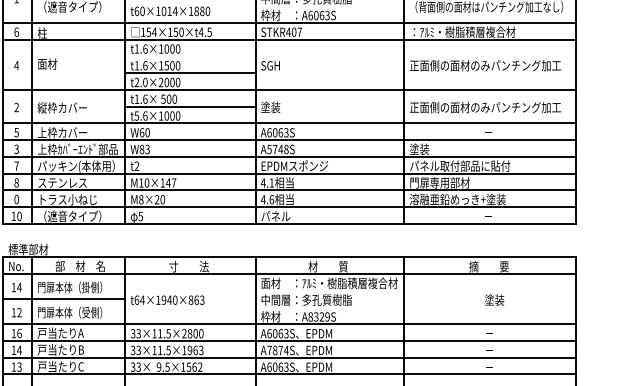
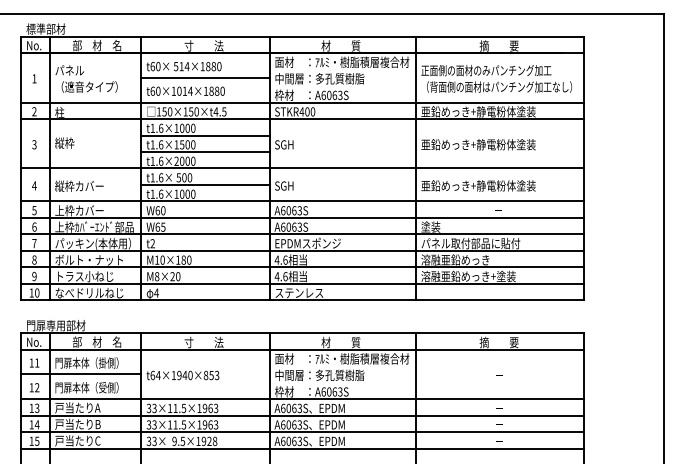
text: (16, 31) -> (34, 111), 6 -> 2
text: (153, 31) -> (169, 111), 154×150×t4.5 -> 150×150×t4.5
text: (299, 31) -> (312, 111), STKR407 -> STKR400
text: (467, 31) -> (478, 111), ：ｱﾙﾐ・樹脂積層複合材 -> 亜鉛めっき+静電粉体塗装
line: (190, 56) -> (205, 135), added
text: (47, 63) -> (64, 142), 面材 -> 縦枠
text: (16, 65) -> (34, 144), 4 -> 3
text: (486, 65) -> (496, 144), 正面側の面材のみパンチング加工 -> 亜鉛めっき+静電粉体塗装
text: (140, 81) -> (156, 160), t2.0×2000 -> t1.6×2000
text: (16, 107) -> (34, 185), 2 -> 4
text: (270, 107) -> (284, 185), 塗装 -> SGH
text: (486, 107) -> (496, 185), 正面側の面材のみパンチング加工 -> 亜鉛めっき+静電粉体塗装
text: (136, 115) -> (152, 193), t5.6×1000 -> t1.6×1000
text: (16, 148) -> (34, 226), 3 -> 6
text: (144, 148) -> (160, 226), W83 -> W65
text: (277, 148) -> (291, 226), A5748S -> A6063S
text: (71, 182) -> (88, 259), ステンレス -> ボルト・ナット
text: (171, 182) -> (186, 259), M10×147 -> M10×180
text: (271, 182) -> (285, 259), 4.1 -> 4.6
text: (444, 182) -> (455, 259), 門扉専用部材 -> 溶融亜鉛めっき
text: (16, 199) -> (34, 276), 0 -> 9
text: (72, 215) -> (89, 292), （遮音タイプ） -> なべドリルねじ
text: (140, 215) -> (156, 292), 5 -> 4
text: (286, 215) -> (299, 292), パネル -> ステンレス
text: (38, 249) -> (55, 325), 標準部材 -> 門扉専用部材
text: (18, 287) -> (36, 362), 14 -> 11
text: (494, 299) -> (504, 374), 塗装 -> －
text: (196, 300) -> (211, 375), t64×1940×863 -> t64×1940×853
text: (318, 316) -> (331, 391), A8329S -> A6063S
text: (19, 332) -> (37, 407), 16 -> 13
text: (192, 333) -> (207, 408), 33×11.5×2800 -> 33×11.5×1963
text: (277, 350) -> (291, 424), A7874S -> A6063S
text: (19, 366) -> (37, 440), 13 -> 15
text: (194, 367) -> (209, 441), 9.5×1562 -> 9.5×1928

